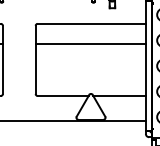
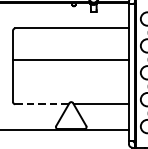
line: (90, 44) -> (70, 60), moved
line: (63, 95) -> (42, 103), solid -> dashed

